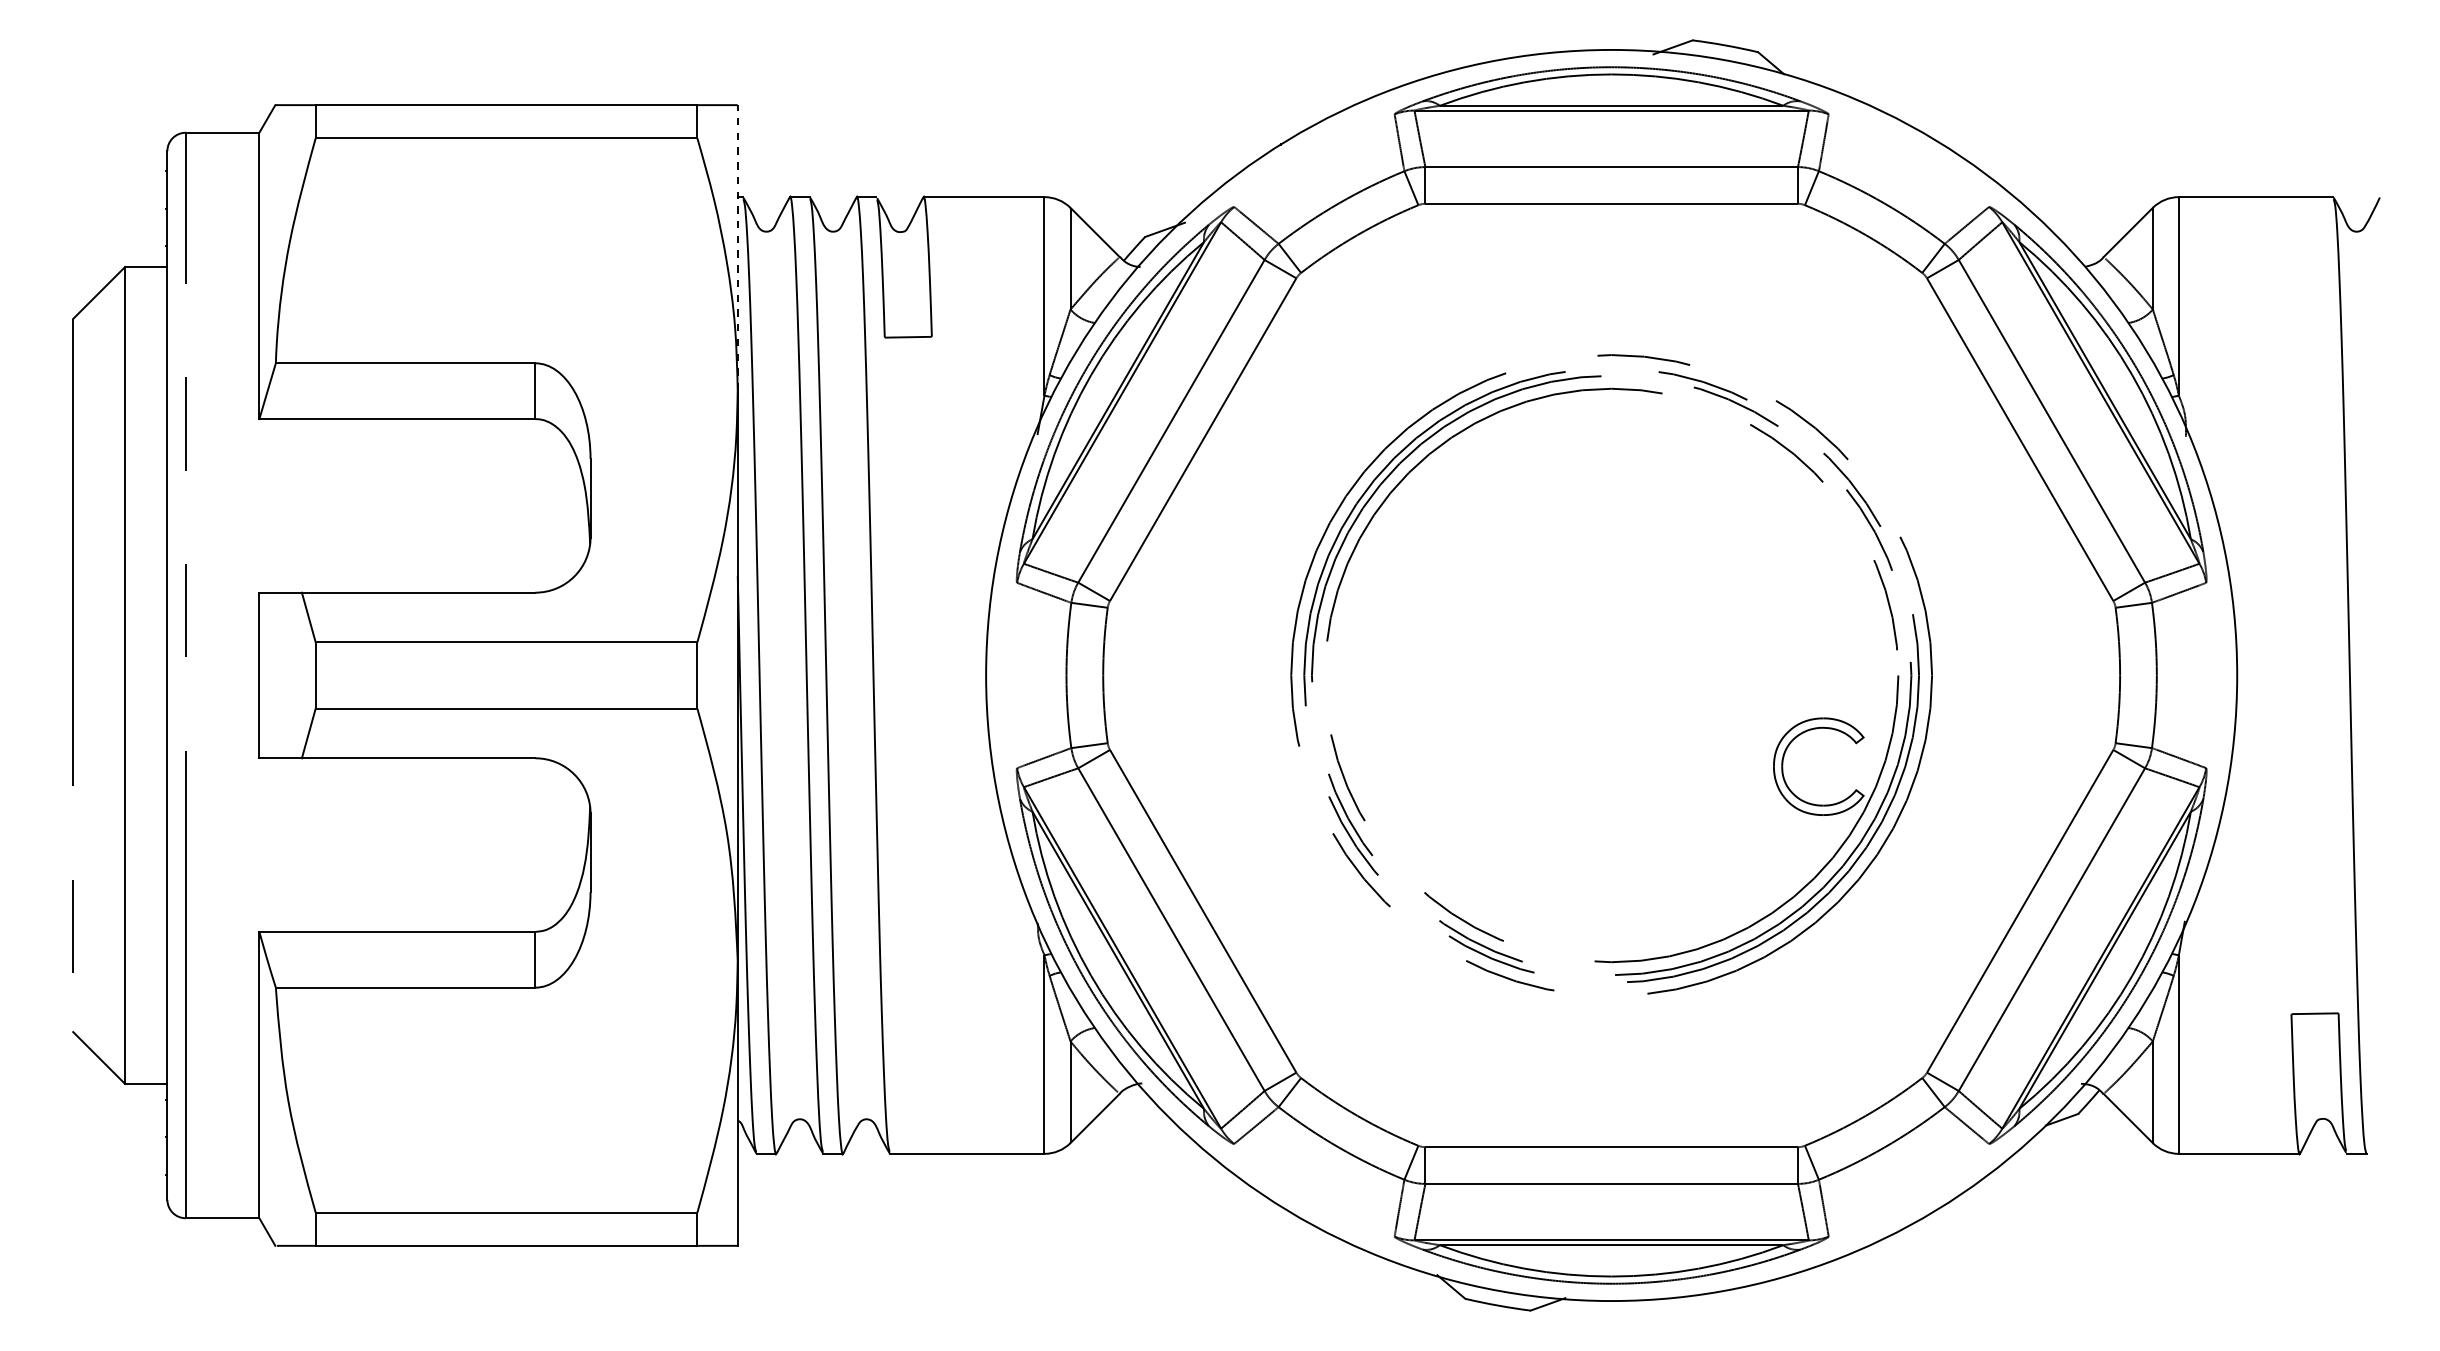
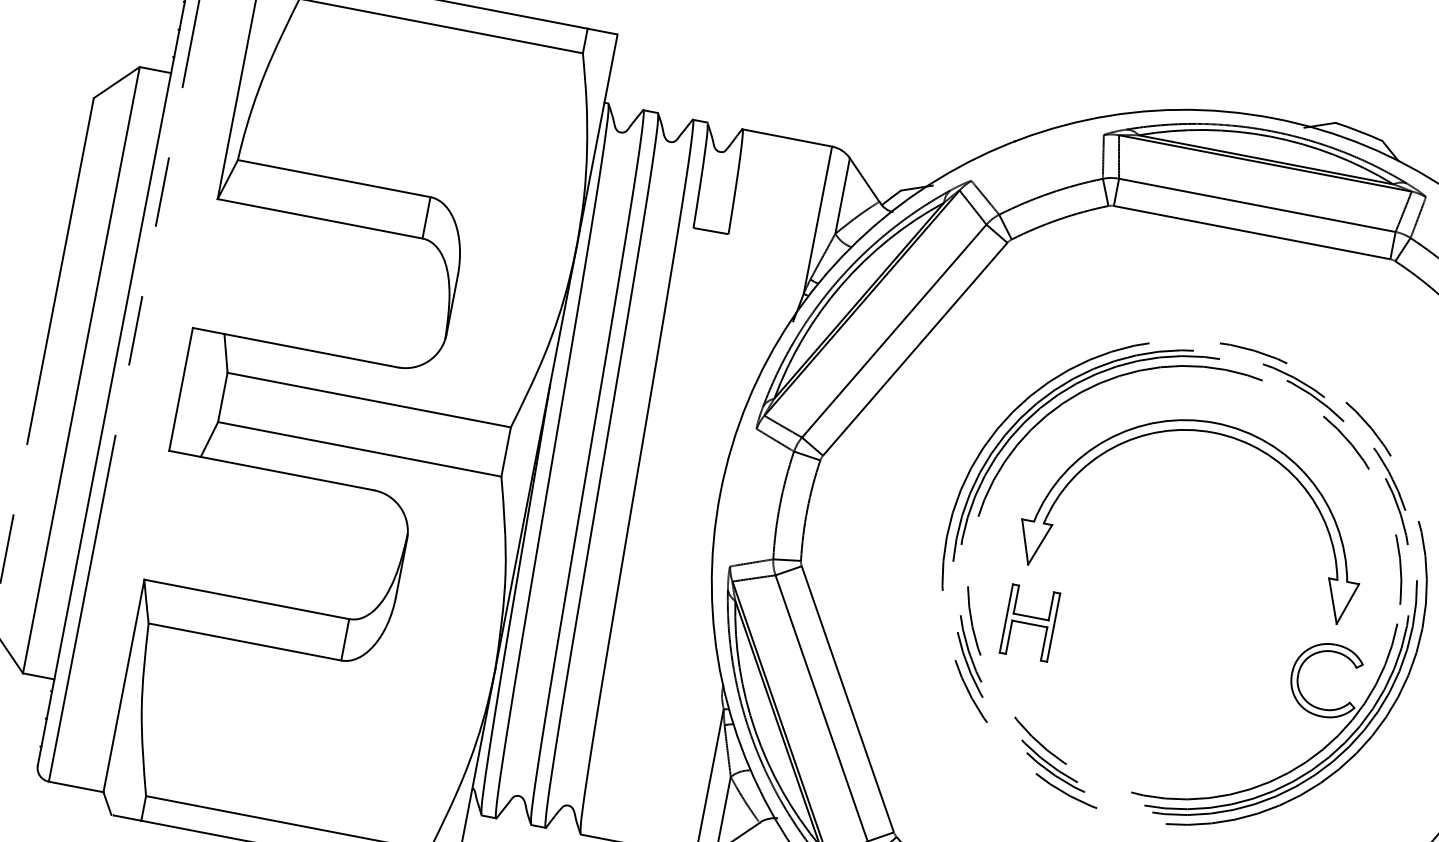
line: (737, 247) -> (597, 140), dashed -> solid
part: (1611, 474) -> (1213, 433), added
part: (1420, 766) -> (1029, 622), added

